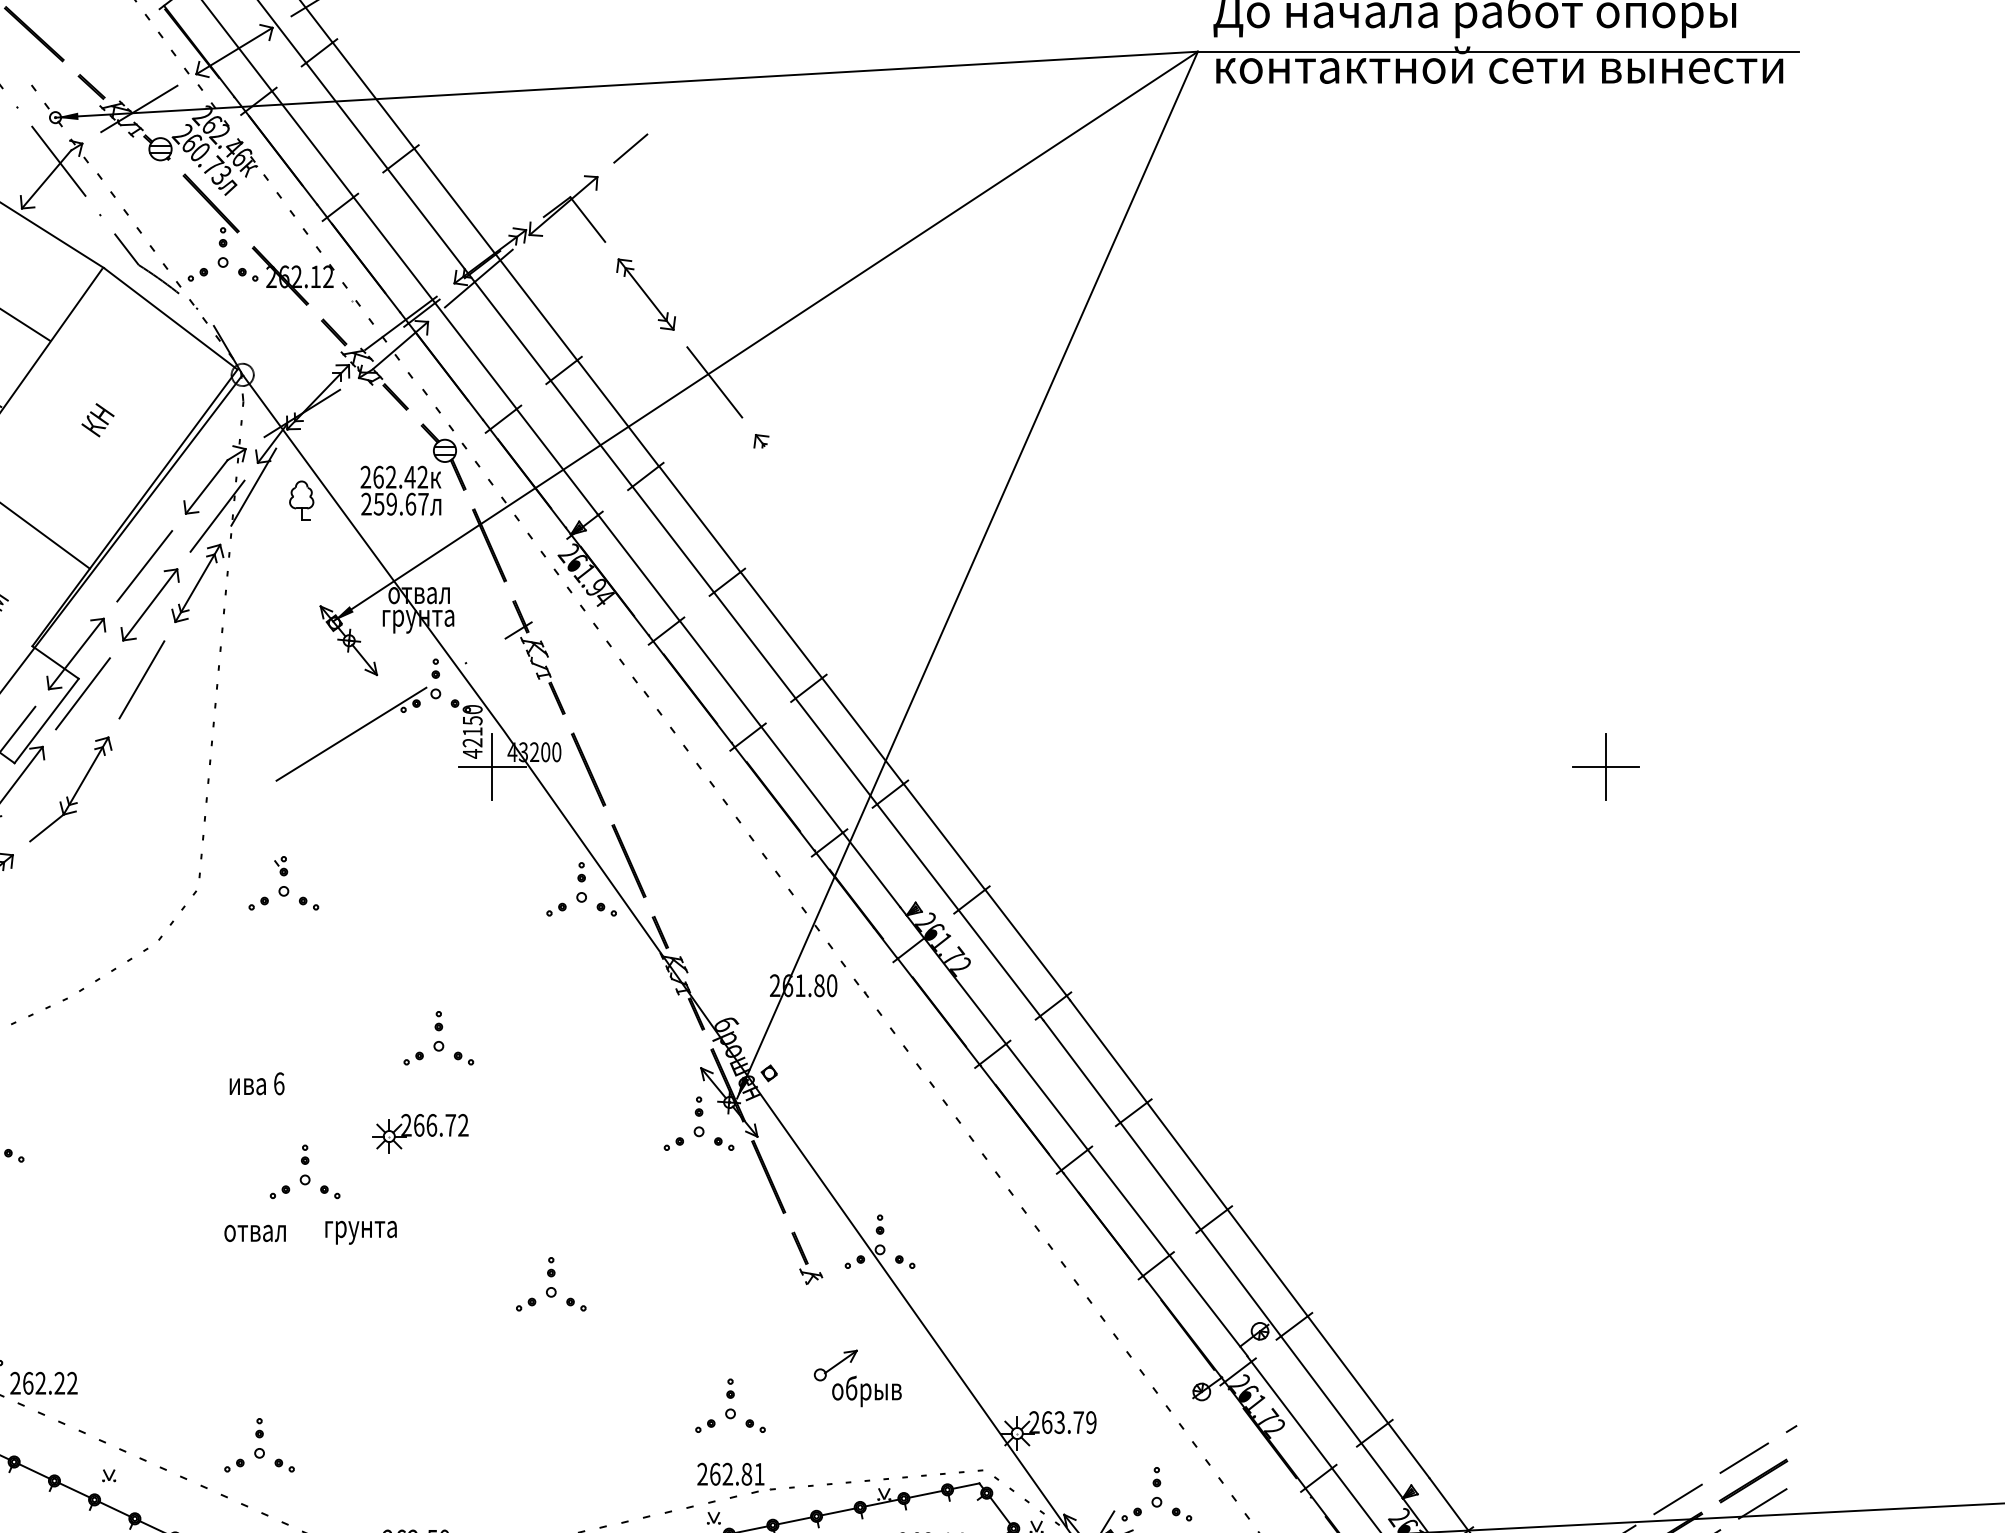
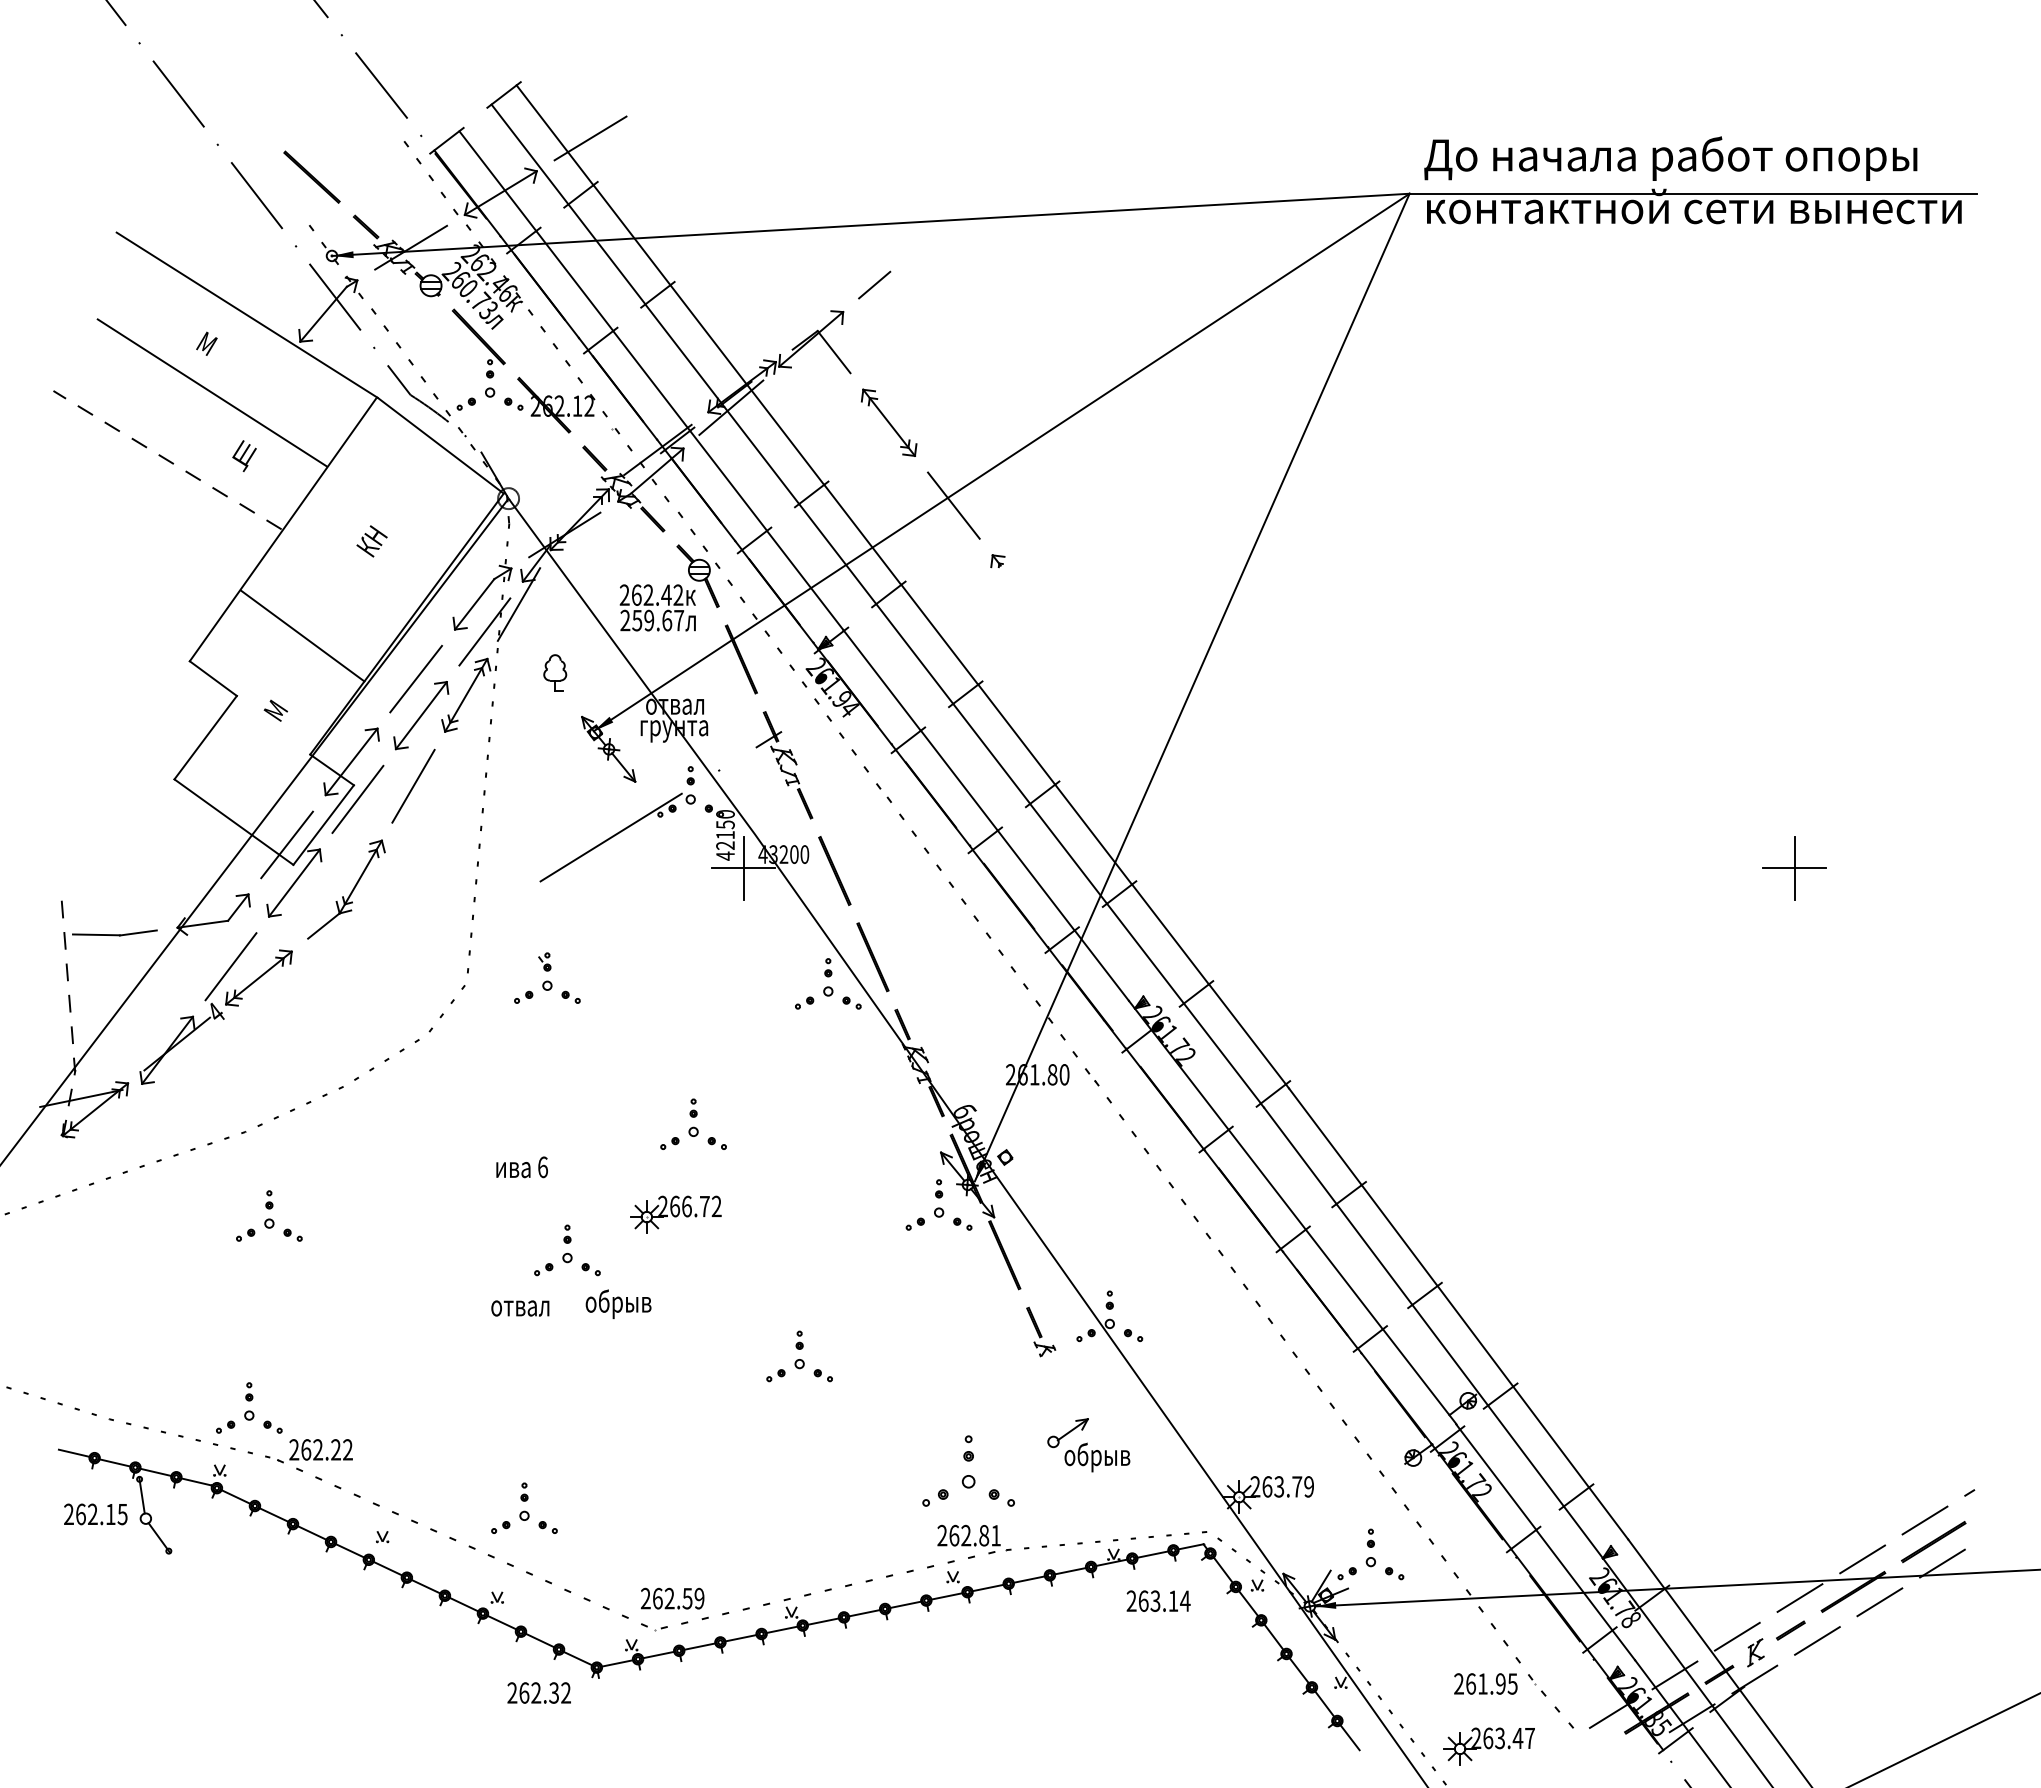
part: (301, 499) -> (555, 672), moved
text: (360, 1229) -> (619, 1304), грунта -> обрыв
part: (730, 1405) -> (968, 1470), size x1.4

